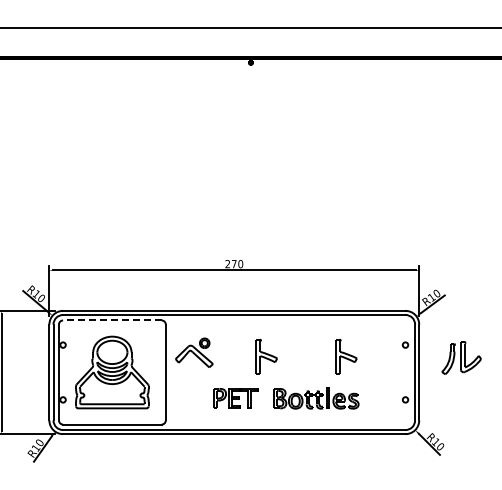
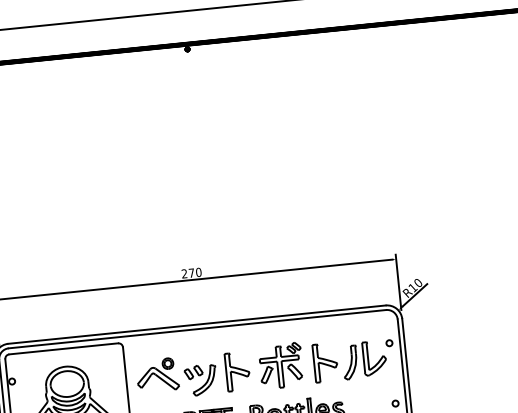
line: (111, 320) -> (62, 349), dashed -> solid
part: (306, 355) -> (281, 365), added
part: (461, 357) -> (364, 359), moved
part: (232, 361) -> (200, 380), added

